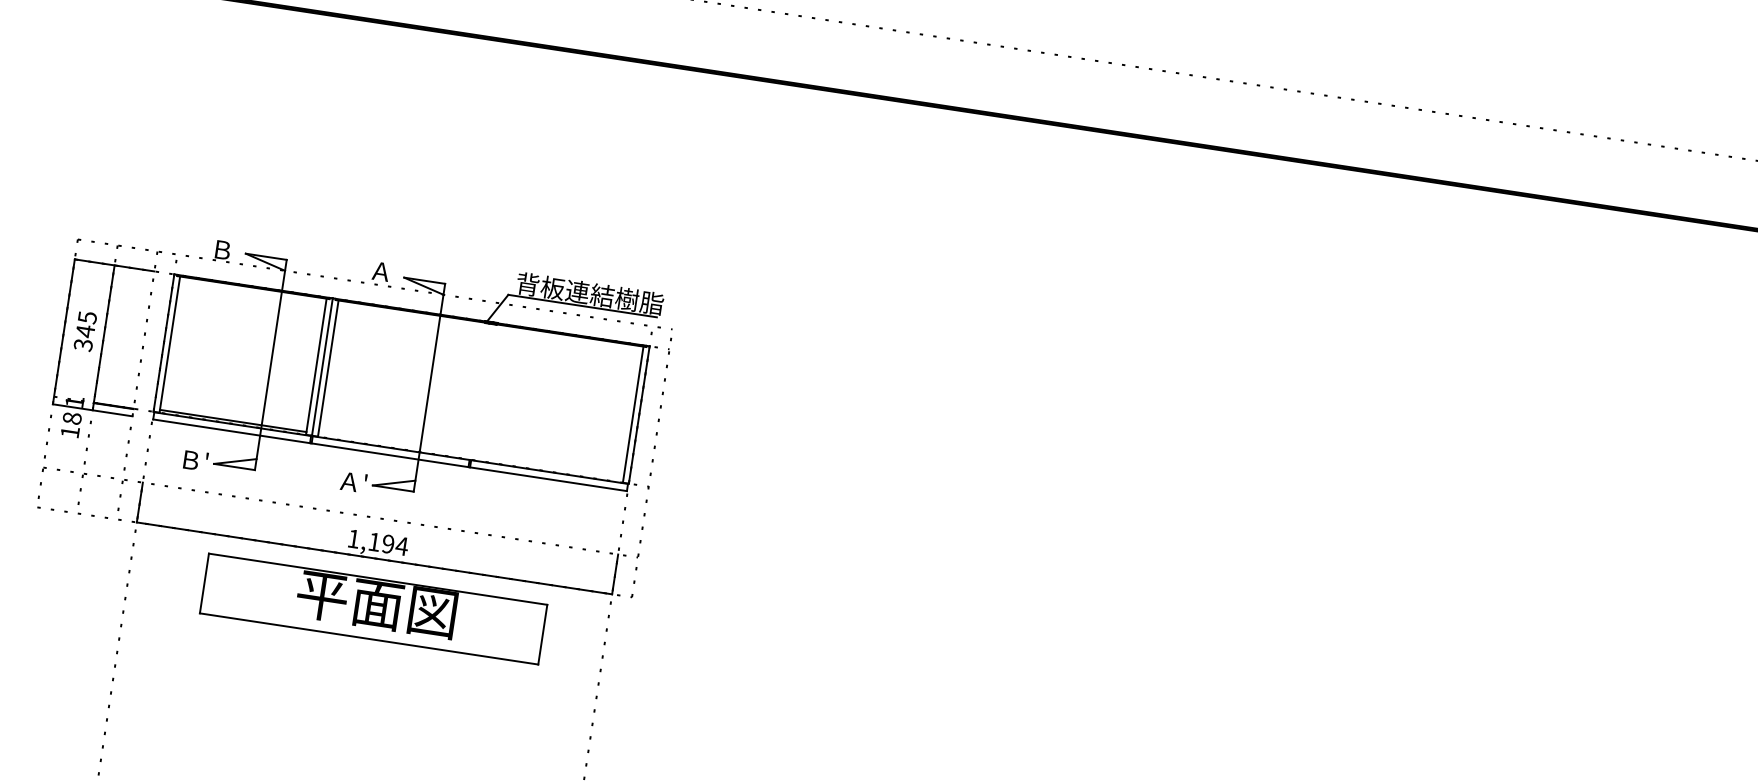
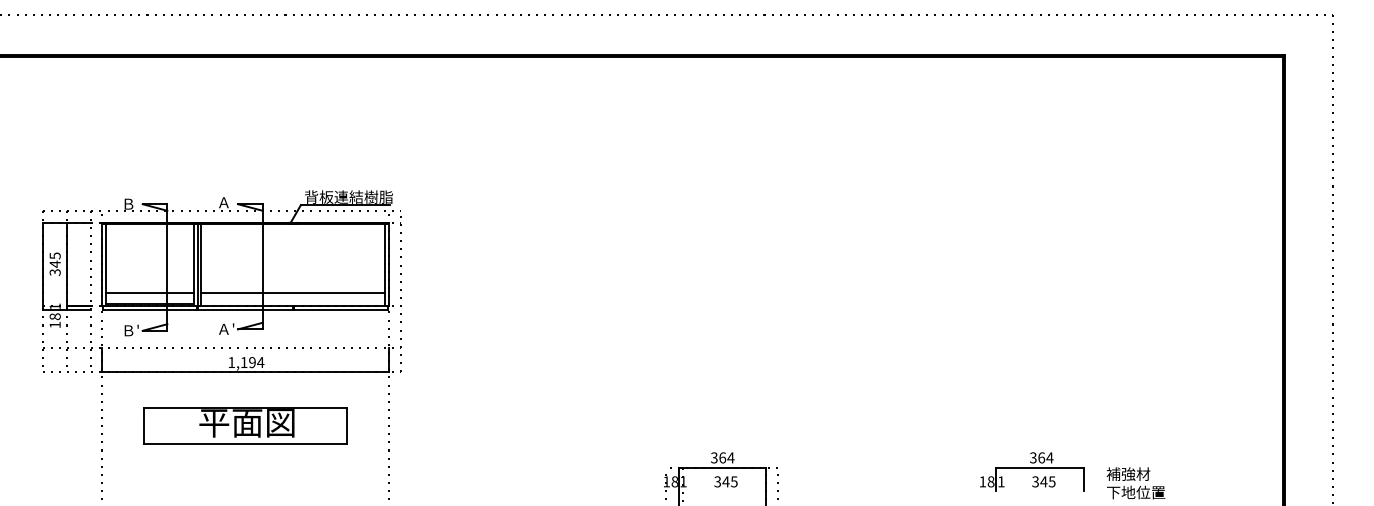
line: (236, 403) -> (150, 293), added
line: (473, 439) -> (293, 293), added
part: (373, 608) -> (245, 425), moved

